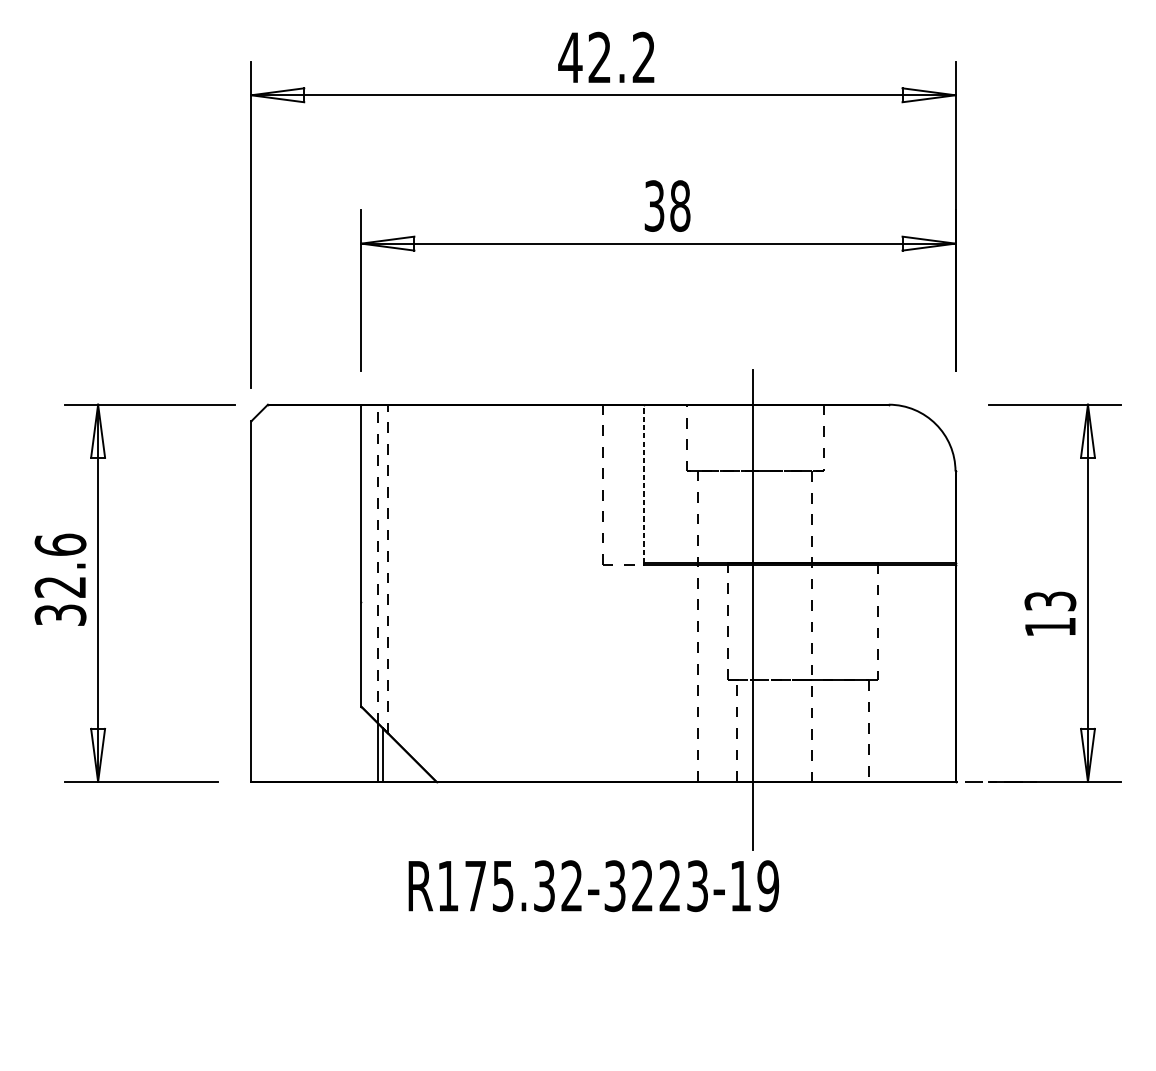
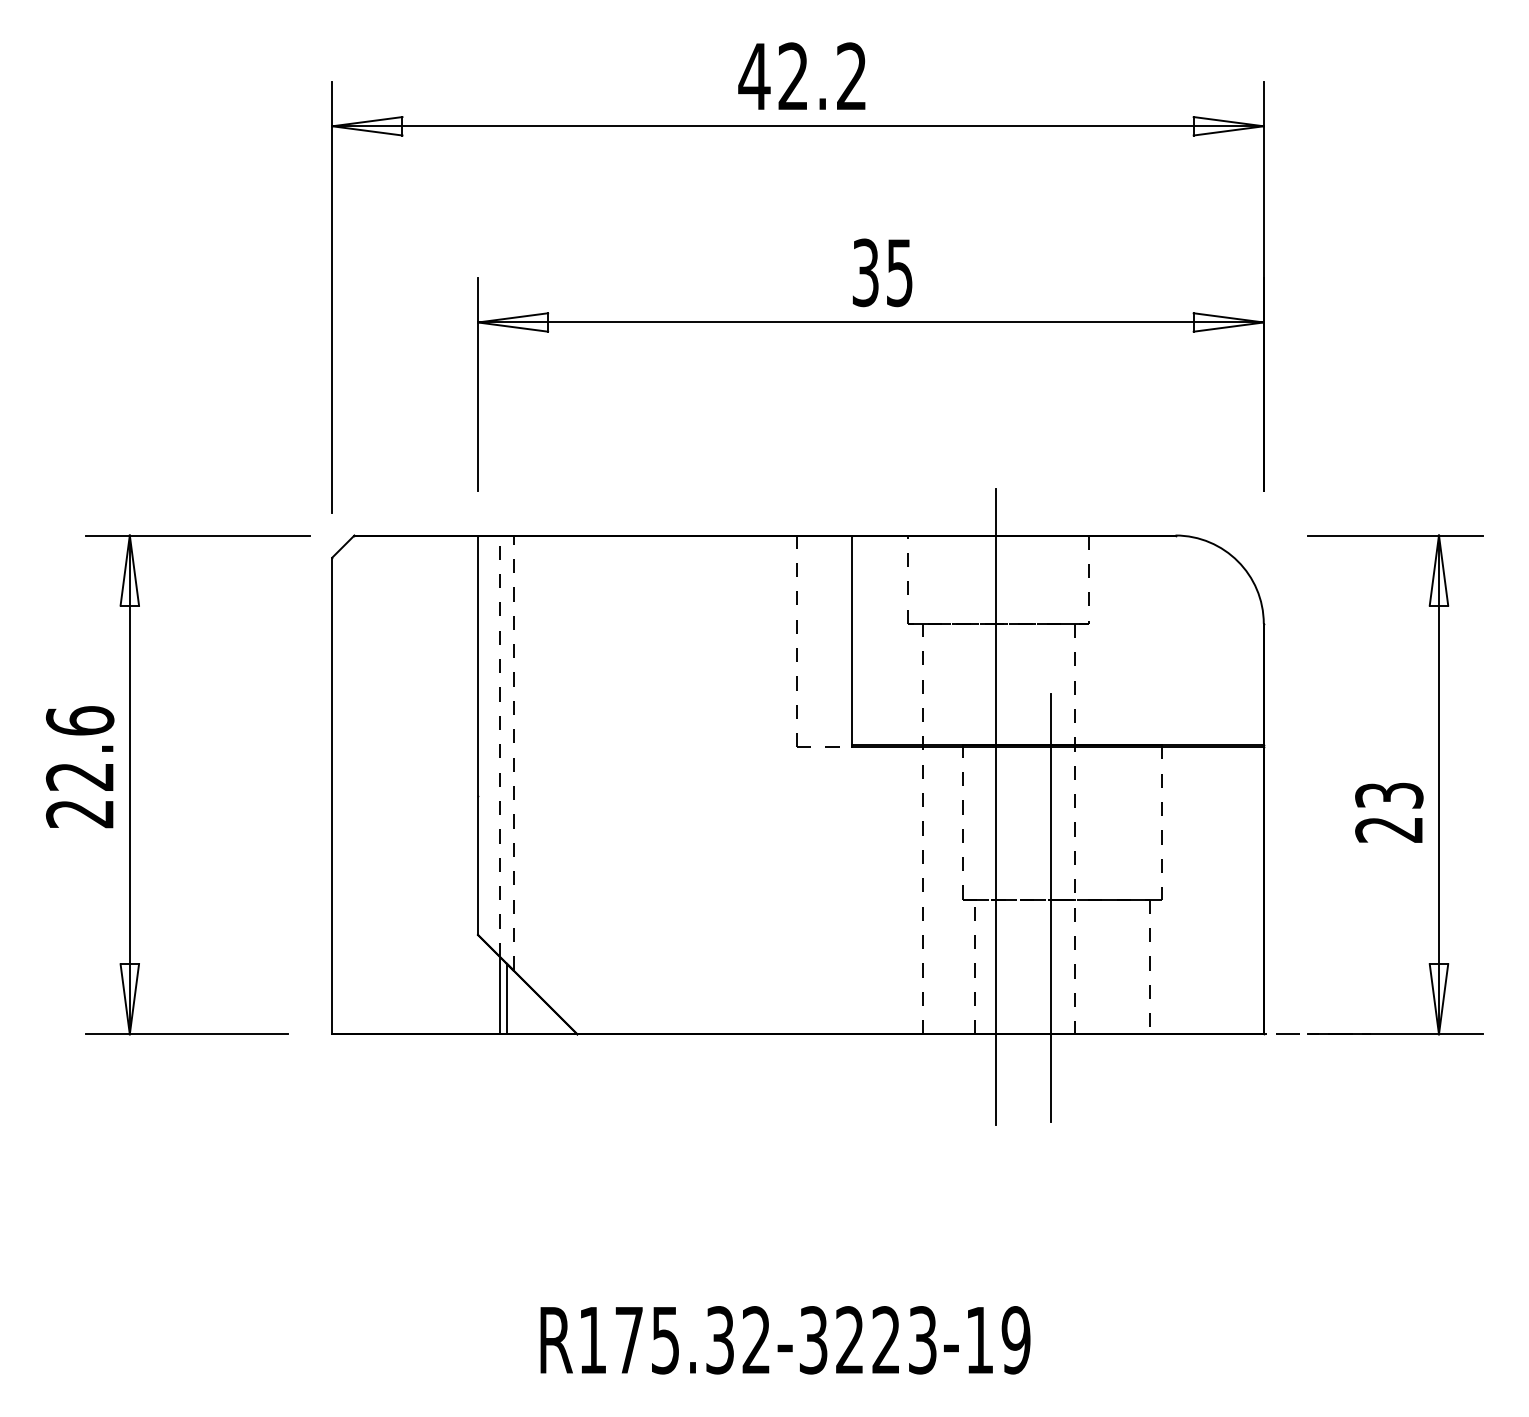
text: (680, 205) -> (899, 272), 38 -> 35
line: (644, 484) -> (852, 640), dashed -> solid
text: (60, 615) -> (80, 814), 32.6 -> 22.6
text: (1049, 626) -> (1388, 829), 13 -> 23
line: (795, 685) -> (1051, 907), added
text: (593, 886) -> (785, 1340), moved

